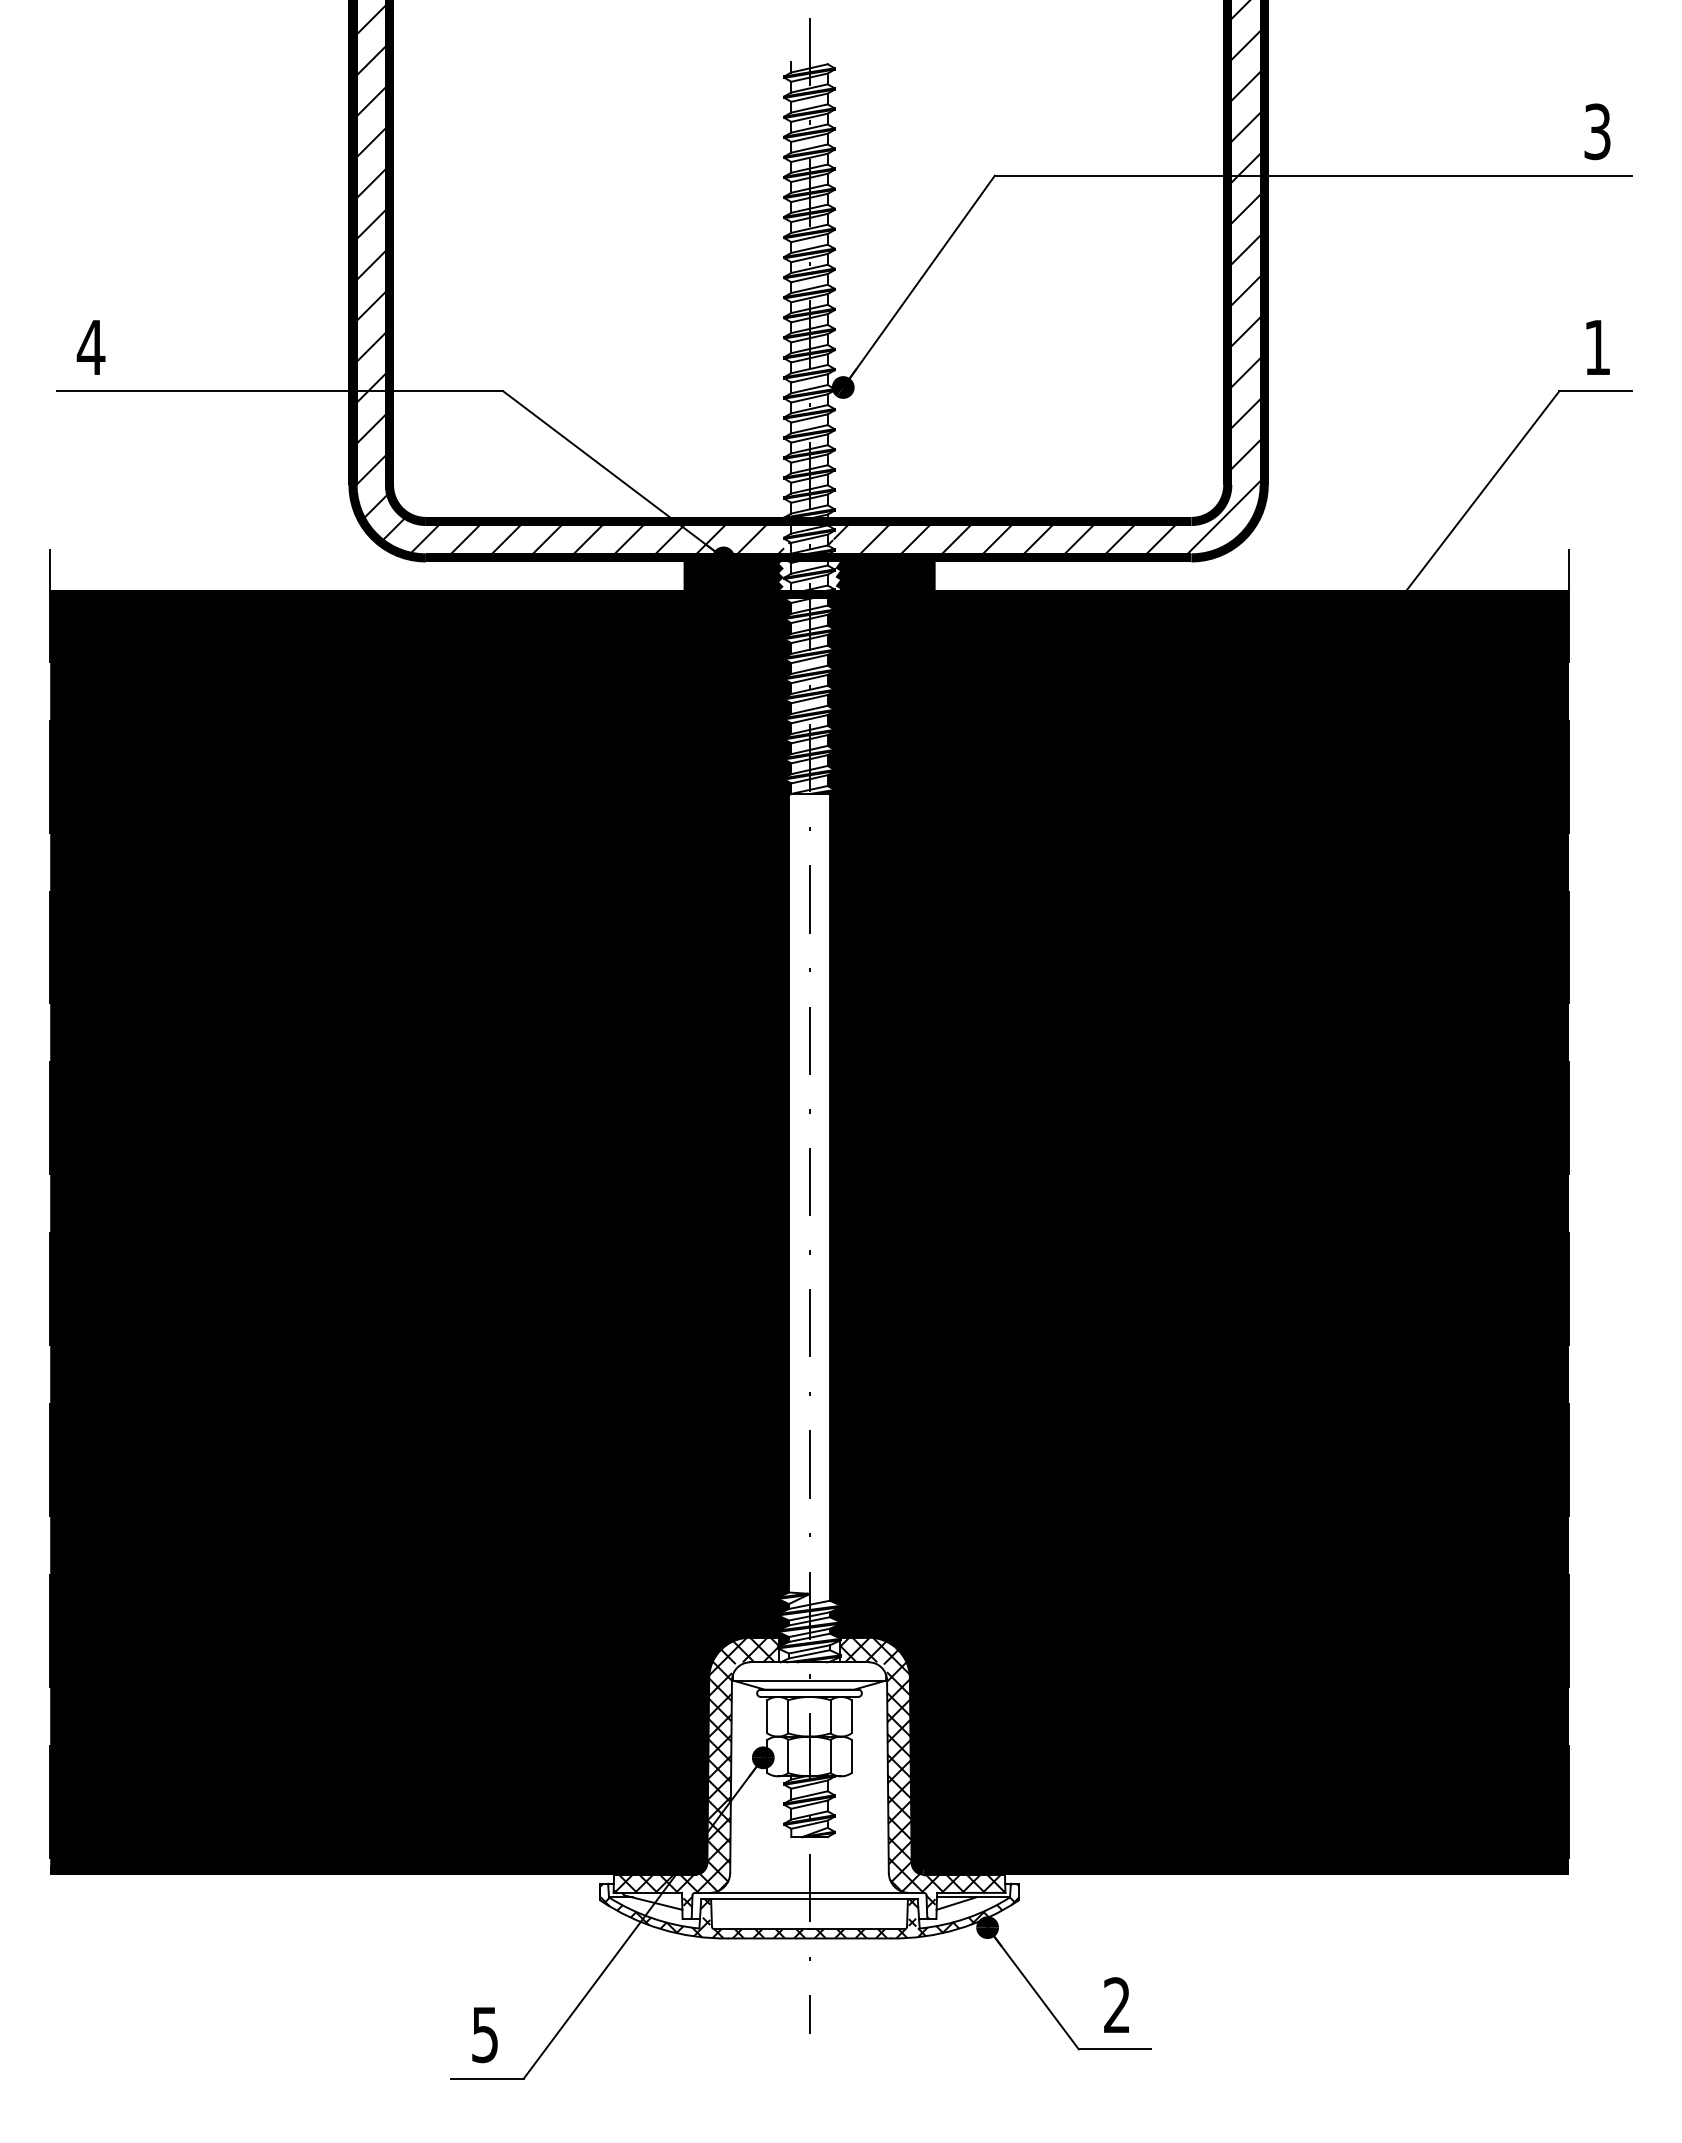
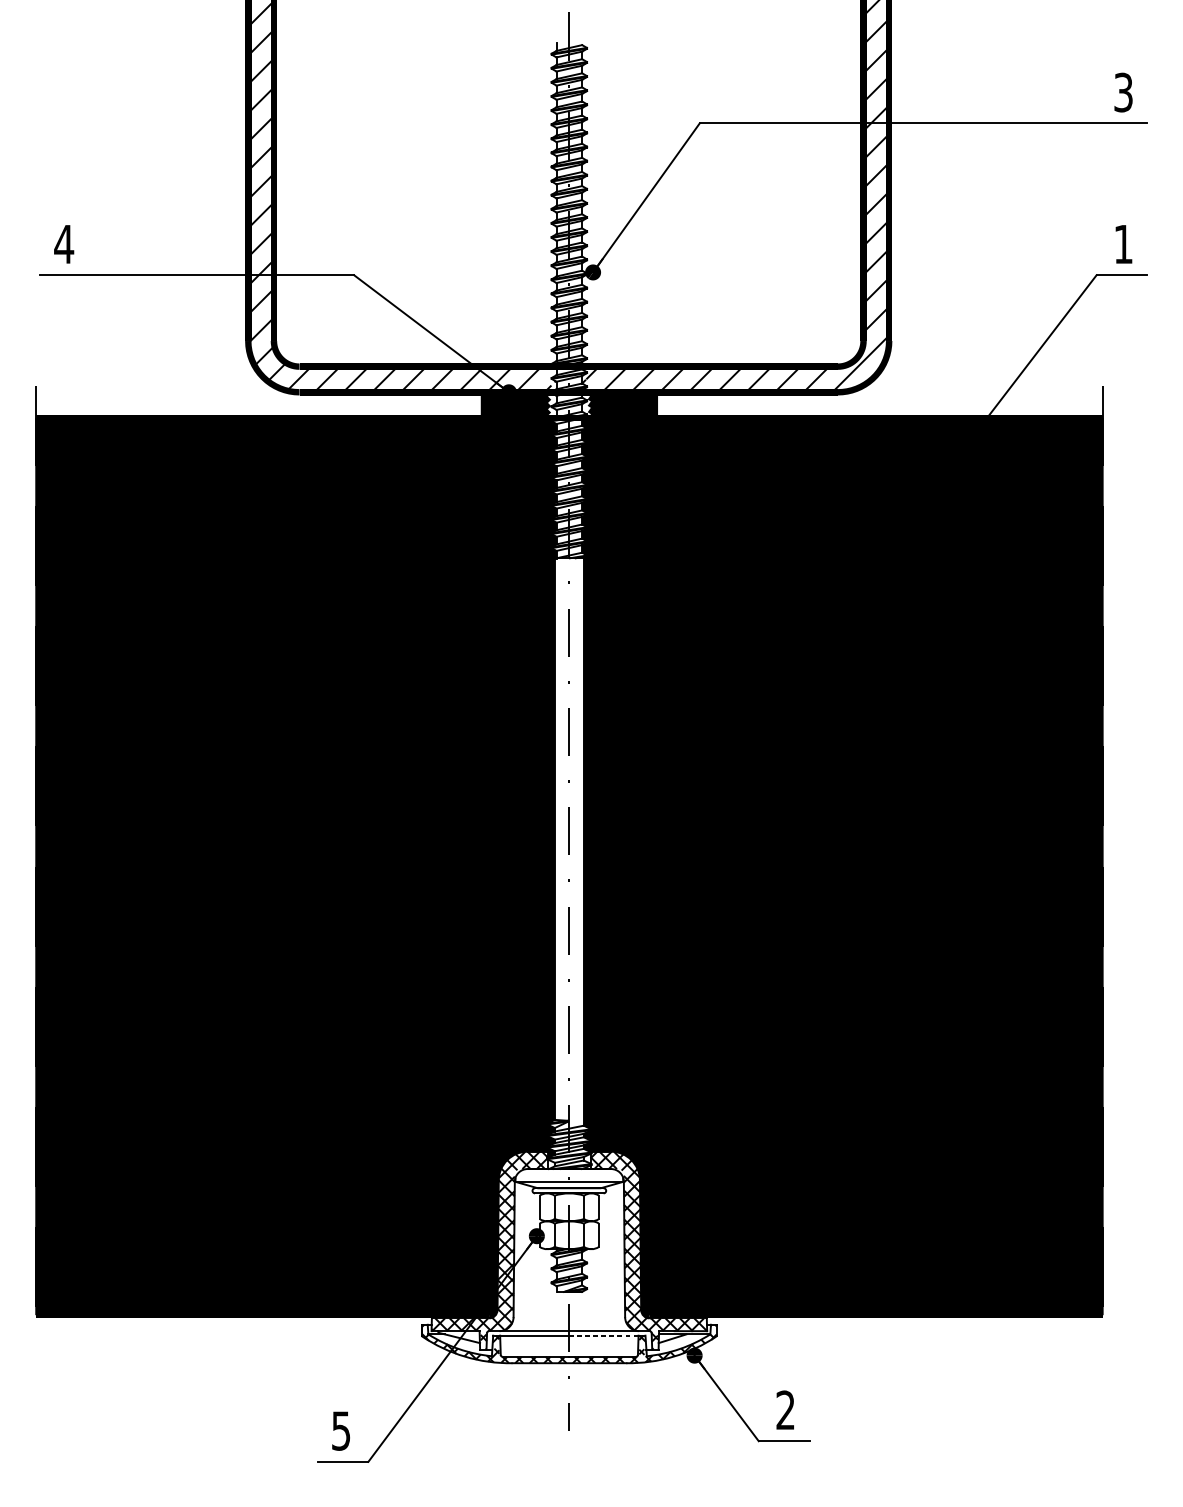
line: (858, 1899) -> (603, 1335), solid -> dashed

